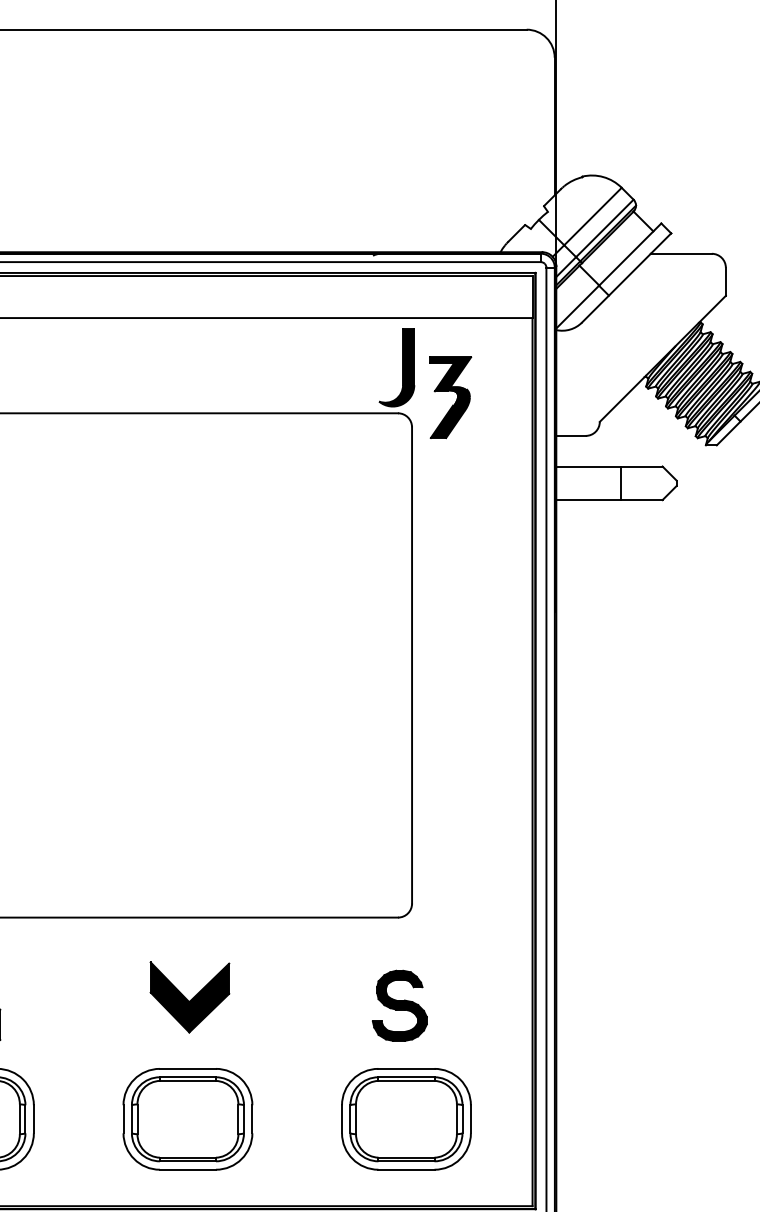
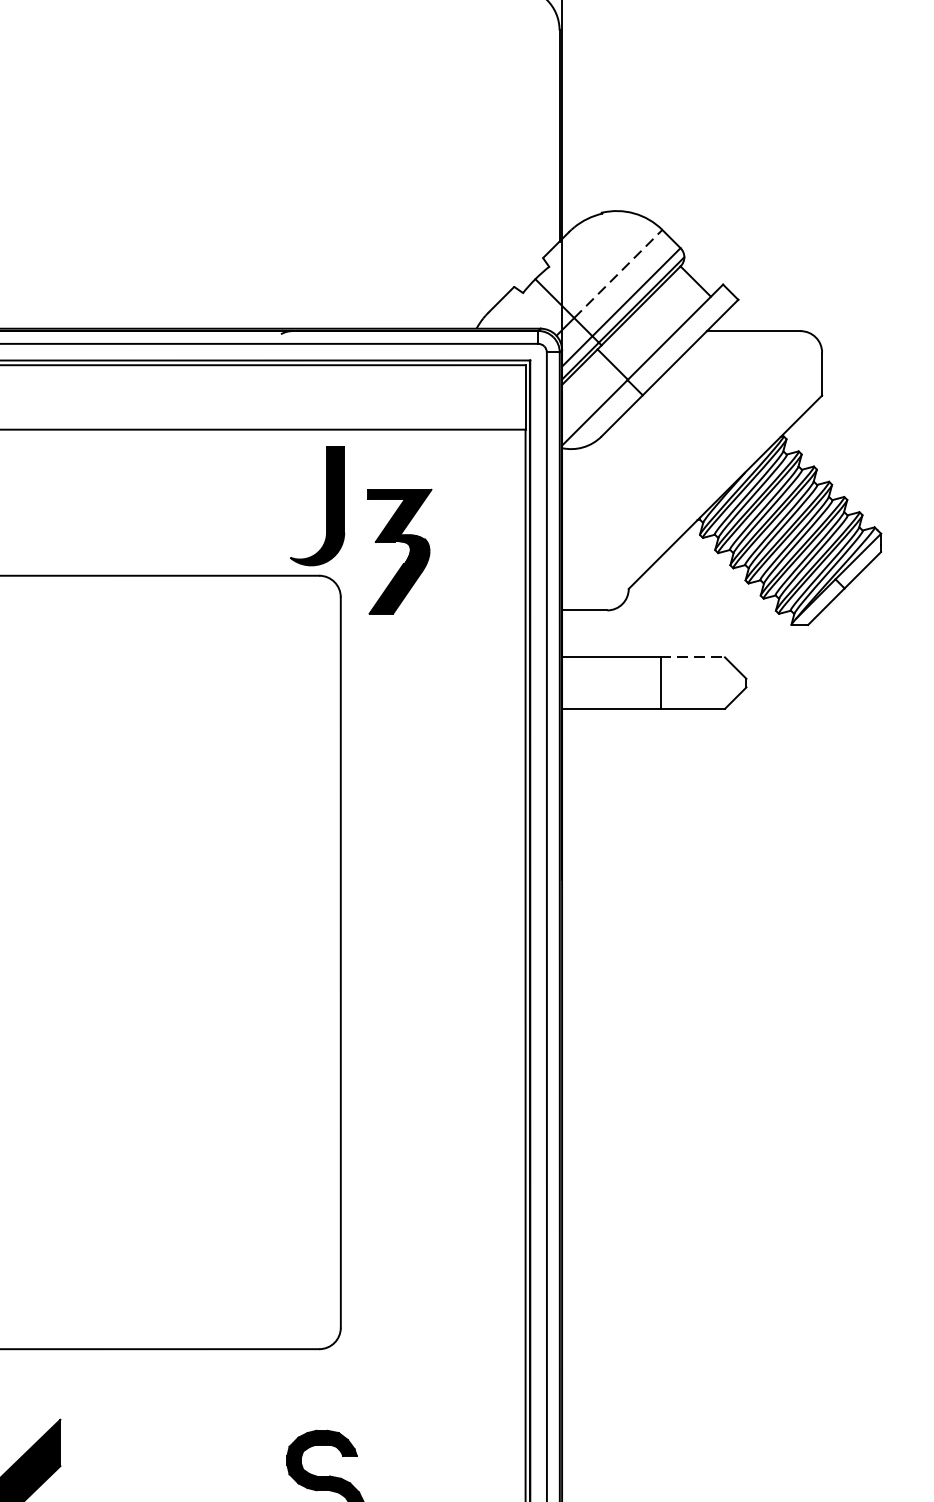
line: (592, 216) -> (617, 273), solid -> dashed
line: (642, 466) -> (694, 657), solid -> dashed

